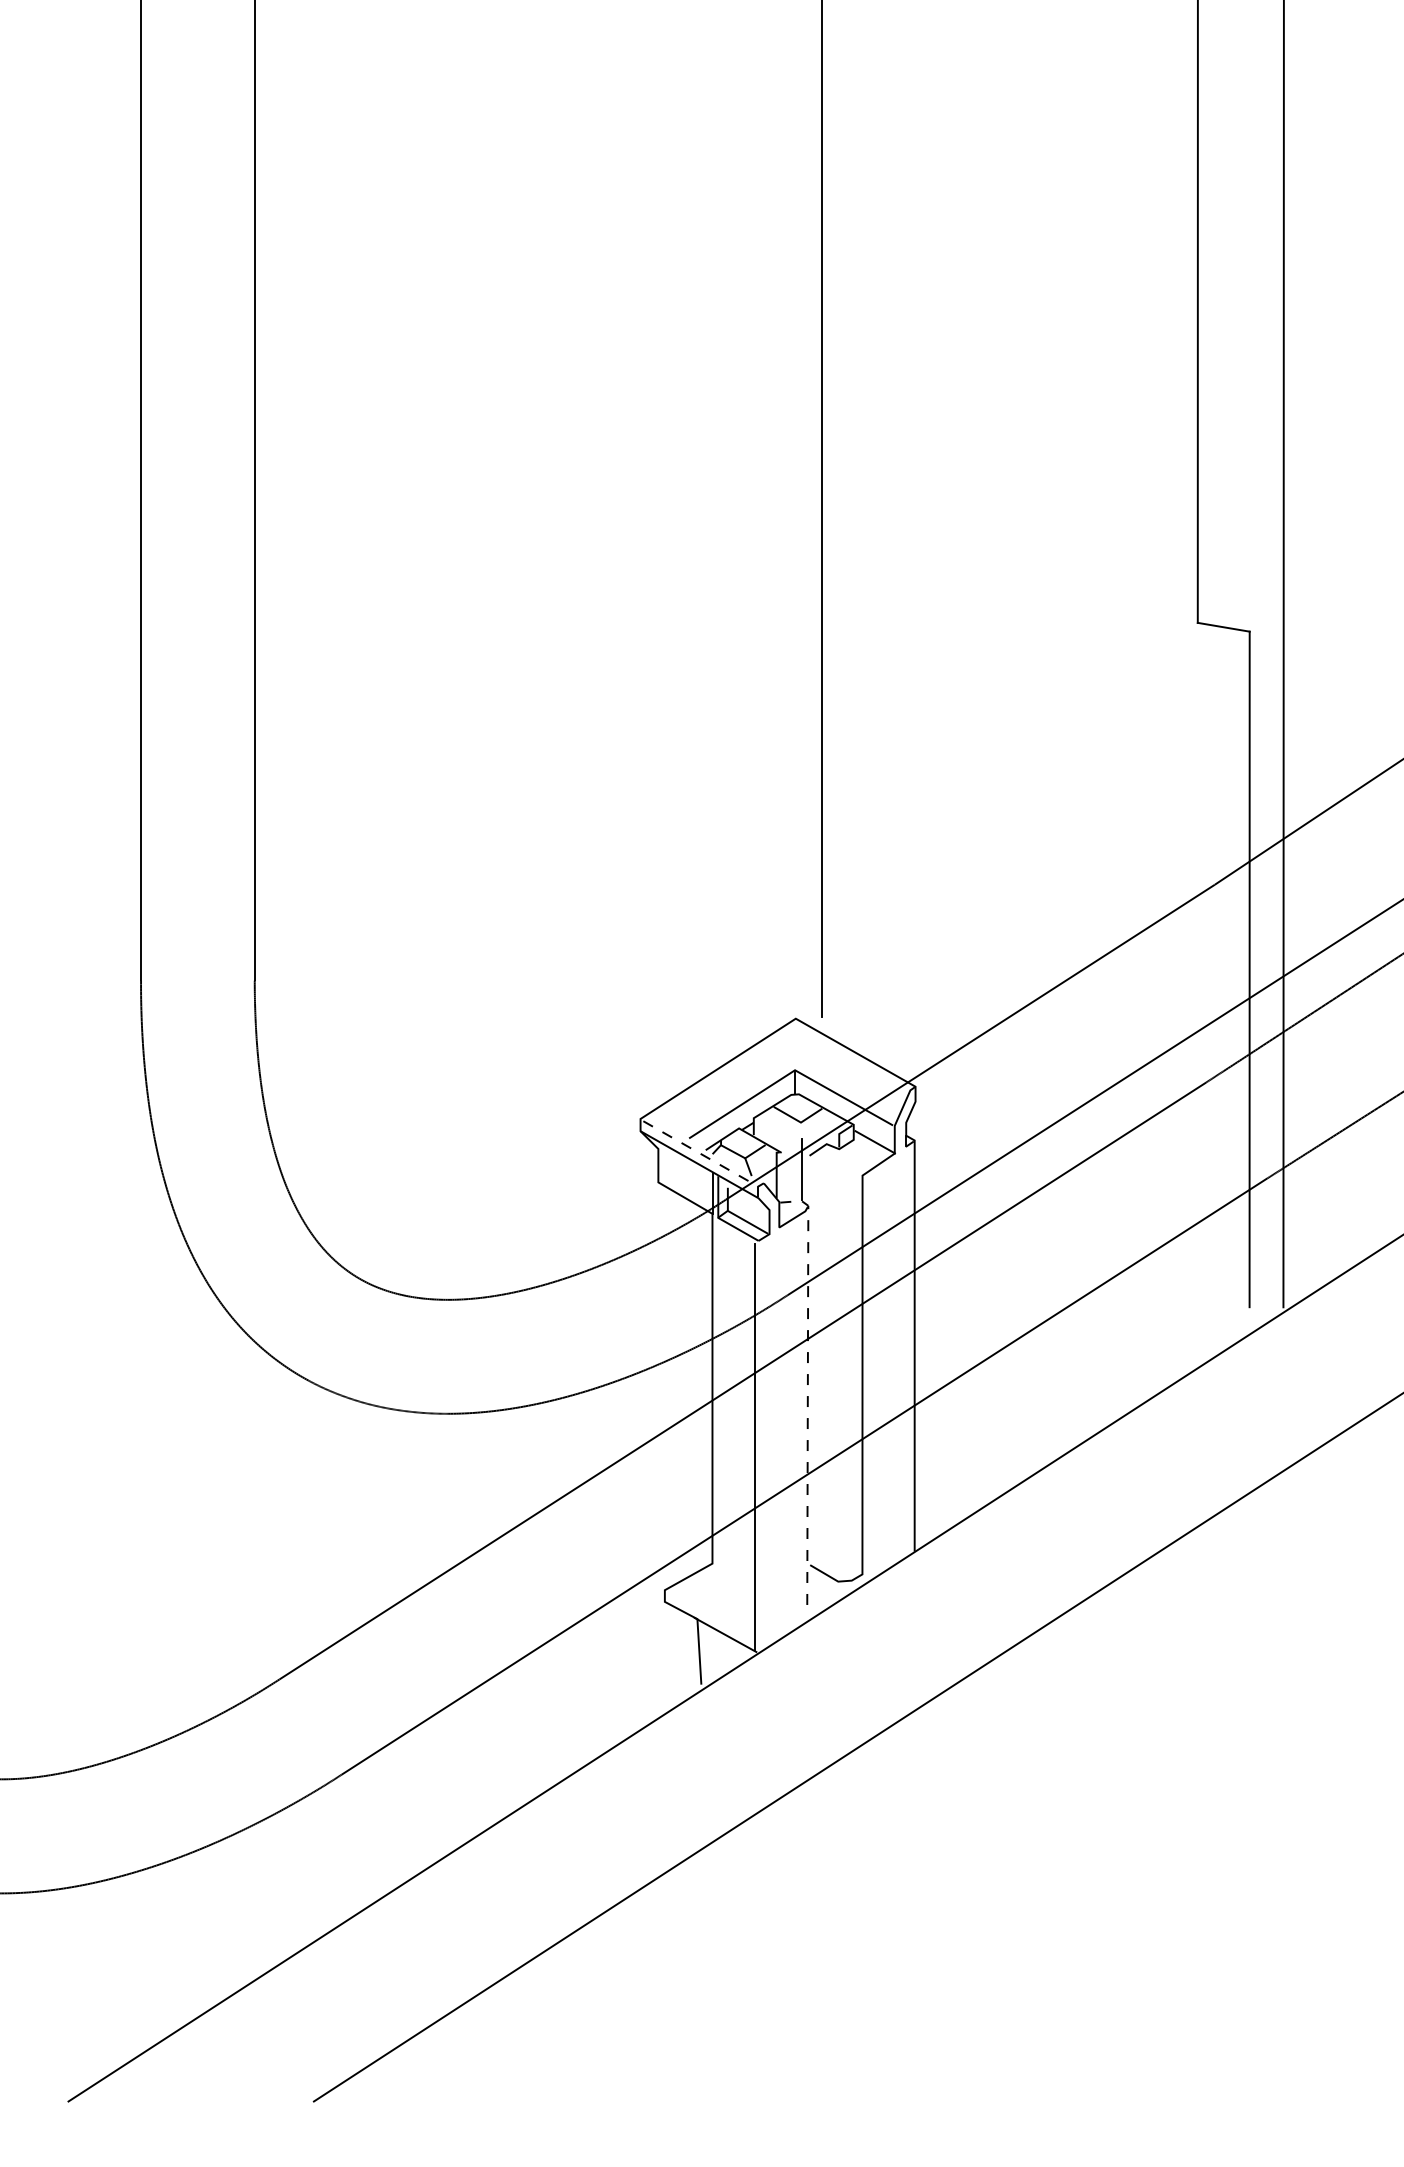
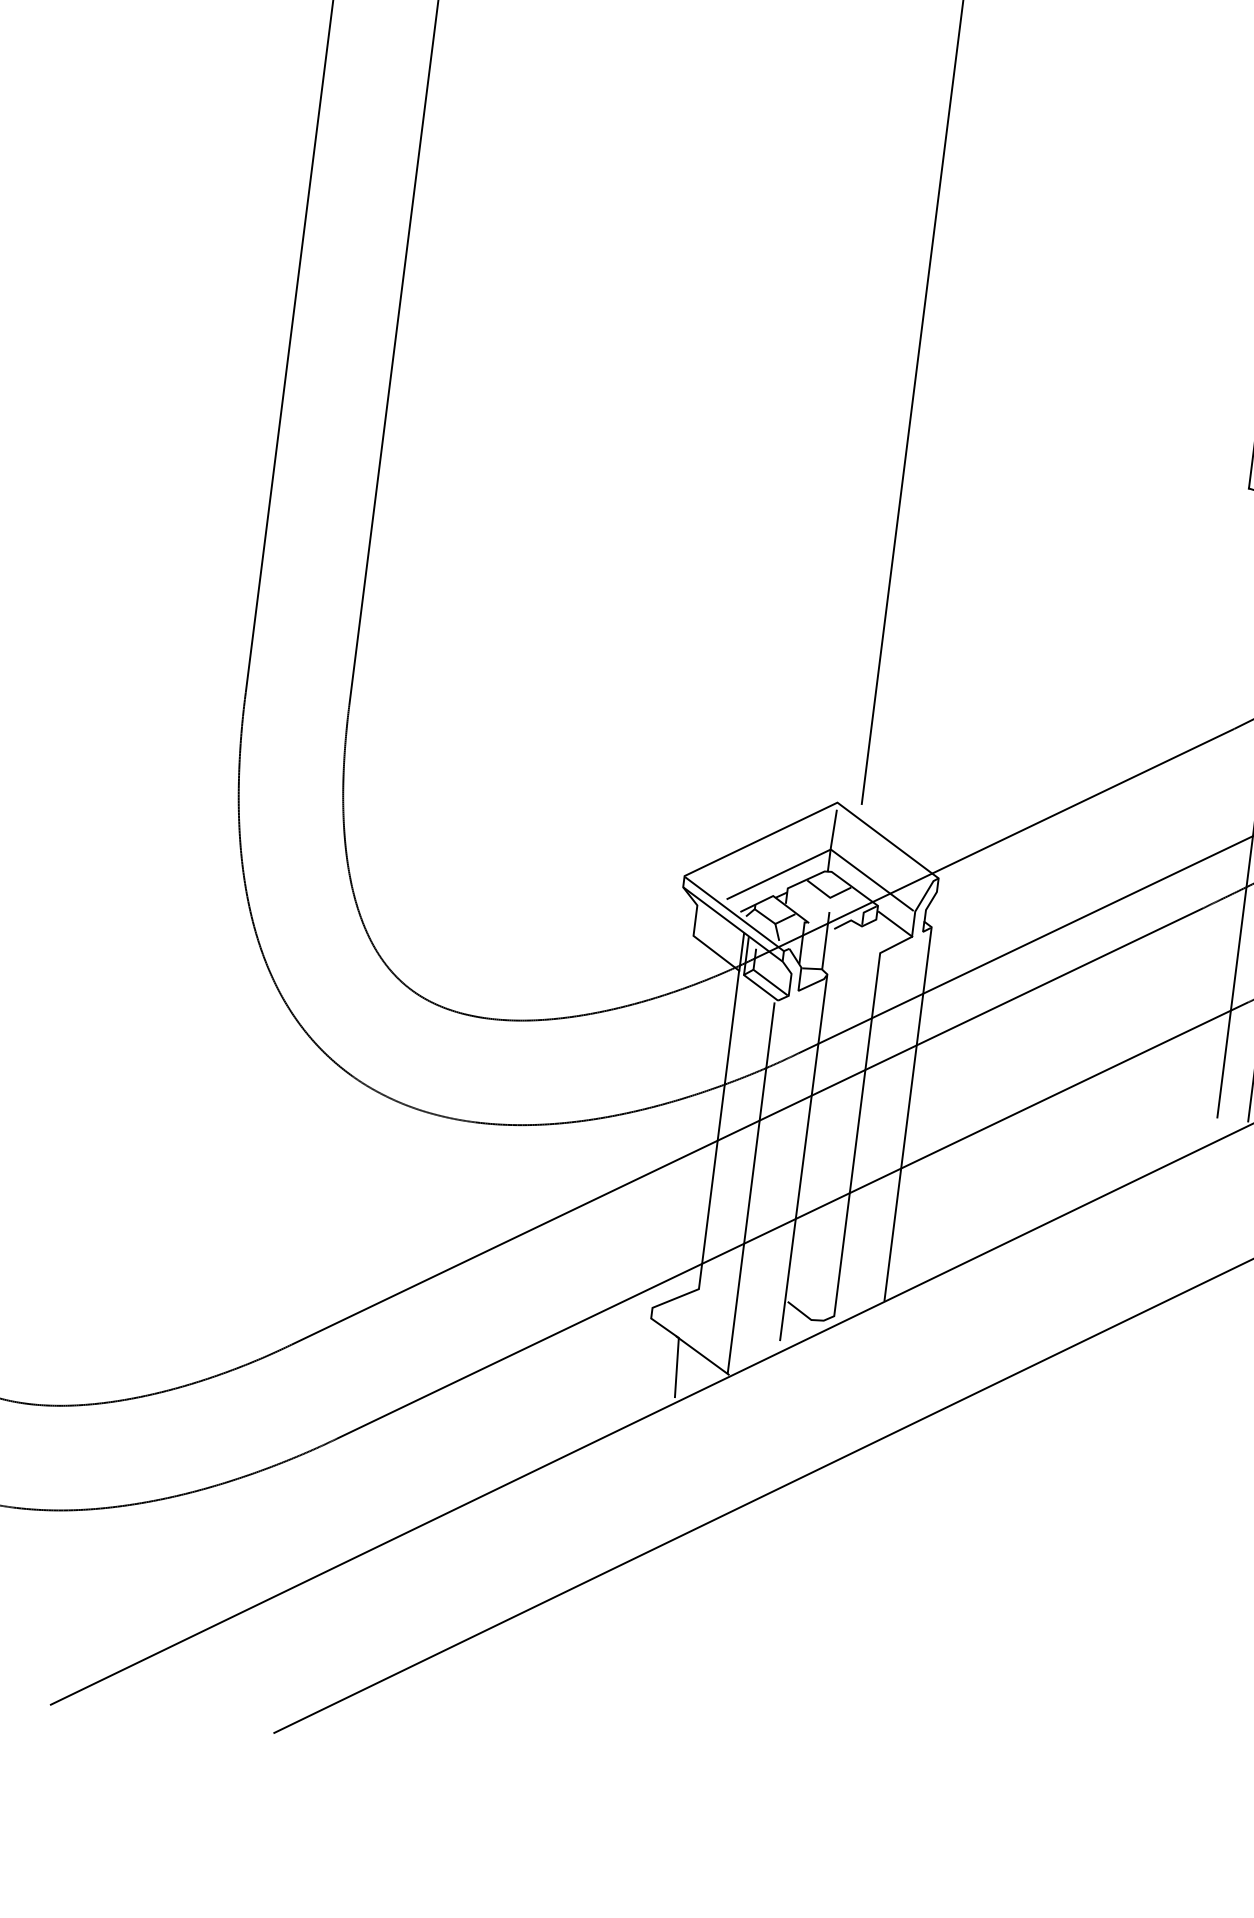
line: (795, 1047) -> (833, 828), added
line: (704, 1156) -> (738, 917), dashed -> solid
line: (807, 1390) -> (805, 1142), dashed -> solid

